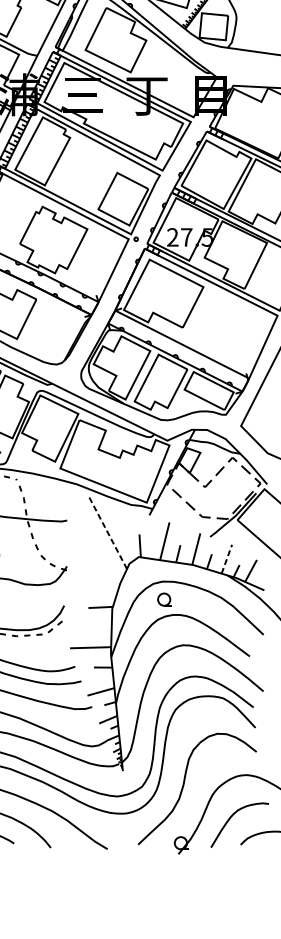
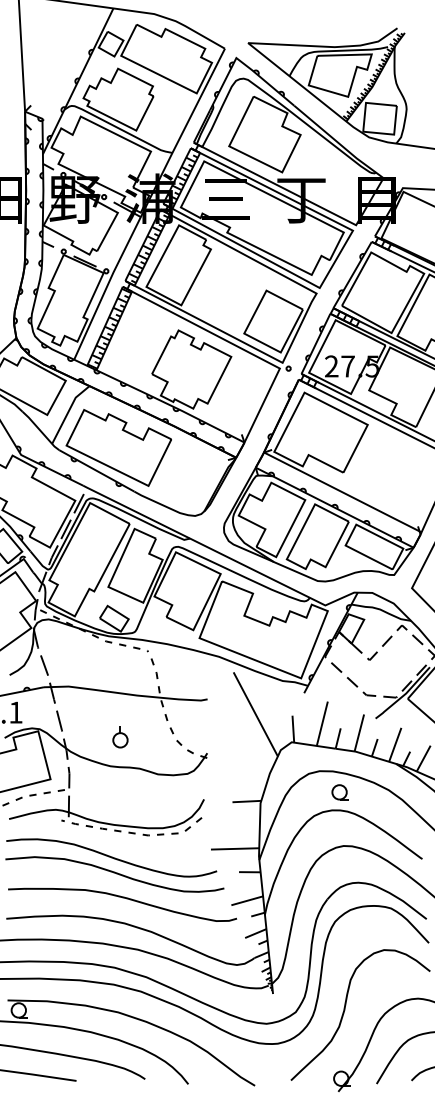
line: (107, 533) -> (255, 714), dashed -> solid
line: (227, 558) -> (395, 744), dashed -> solid
part: (164, 599) -> (339, 792), moved

